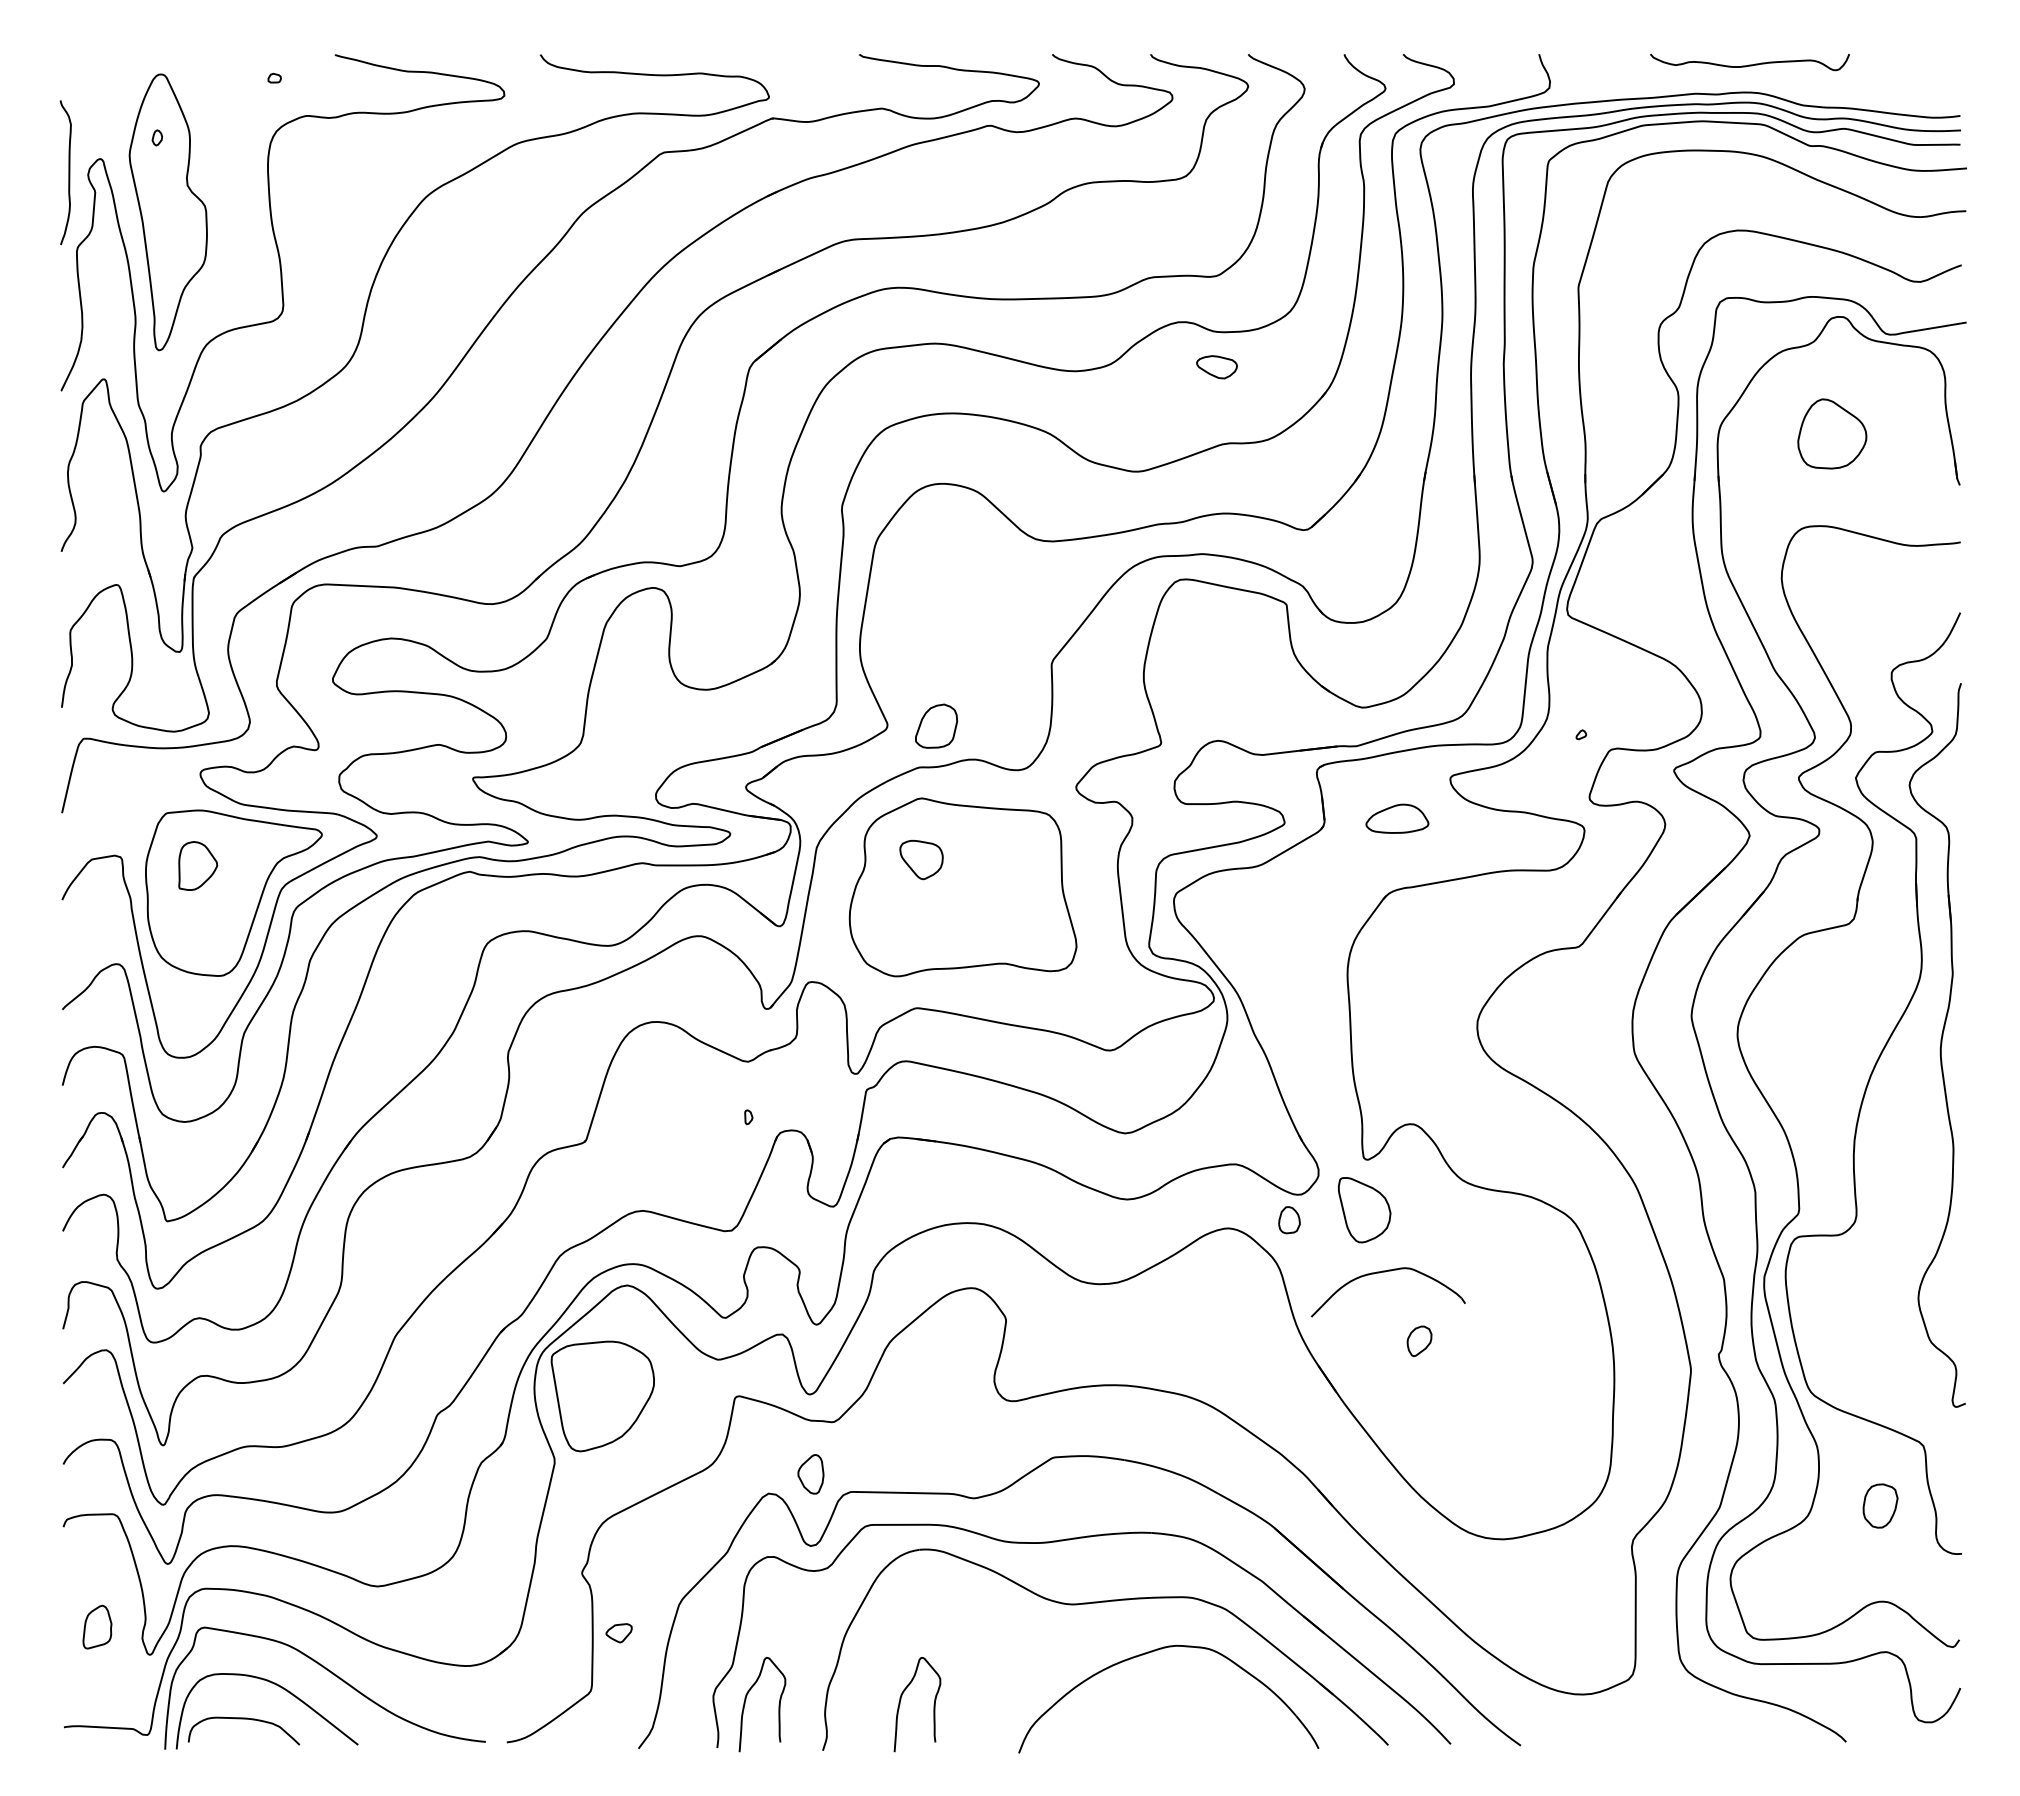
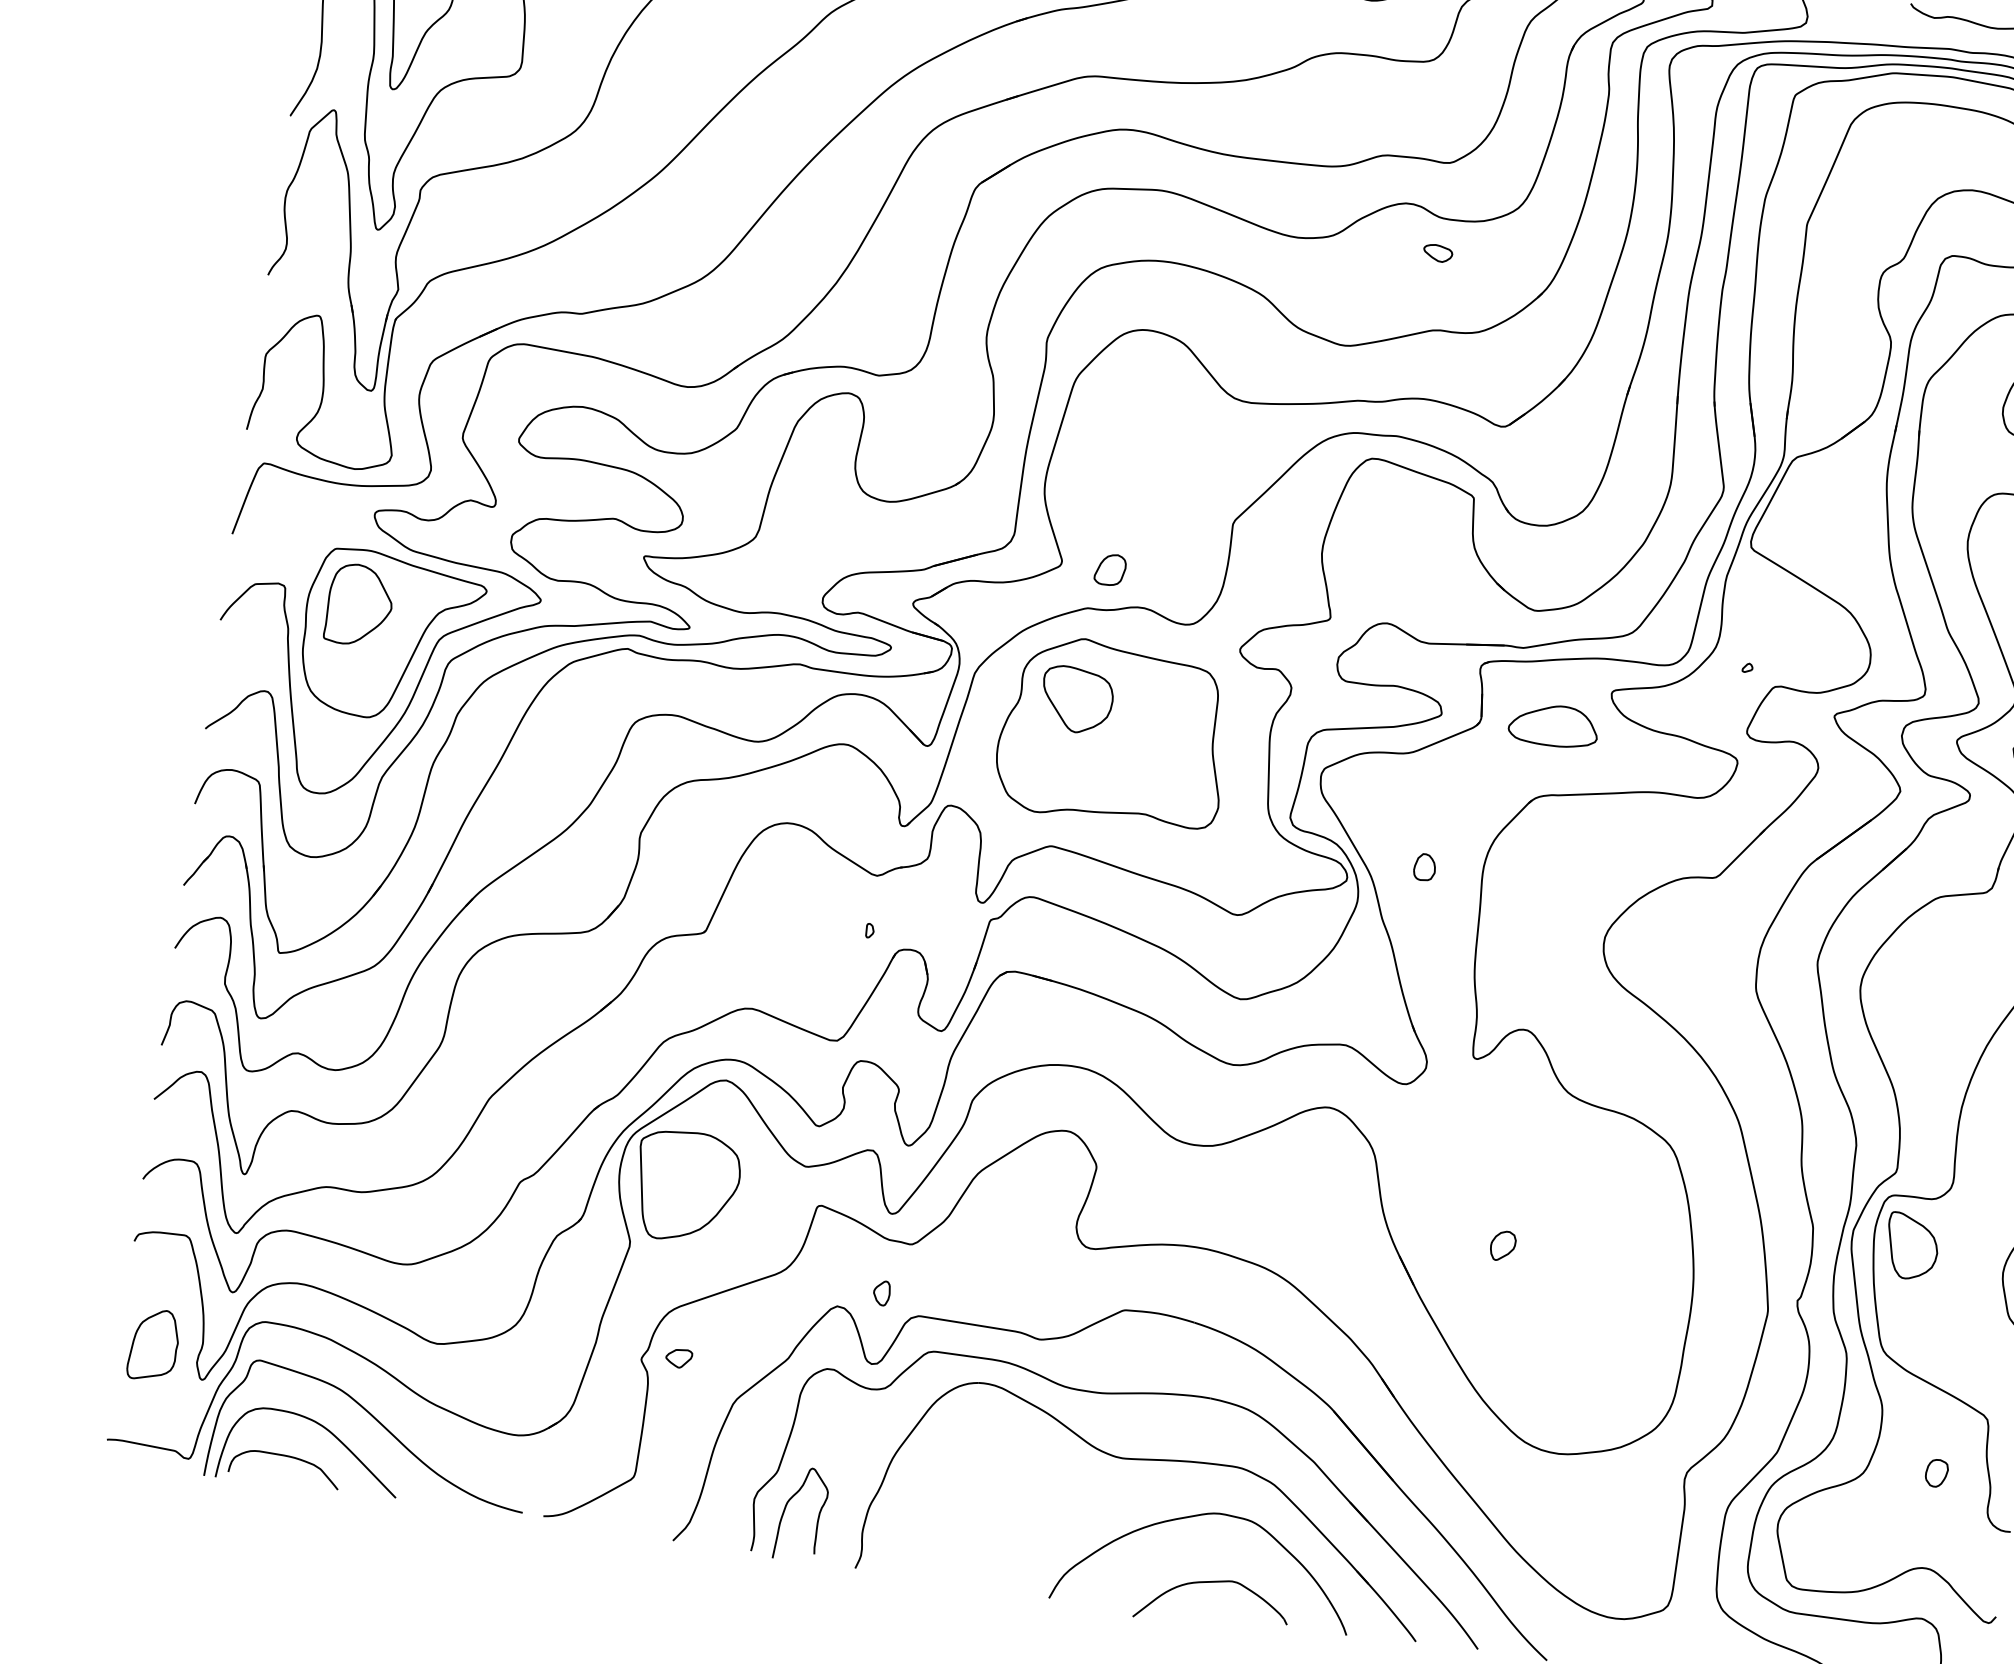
part: (1216, 367) -> (1437, 253), size x0.71
part: (936, 726) -> (1110, 570), size x0.71
part: (1397, 818) -> (1553, 725), size x1.43
part: (921, 859) -> (1076, 699), size x1.67
part: (197, 865) -> (359, 604), size x1.67
part: (1364, 1210) -> (1911, 1247), moved
part: (1289, 1220) -> (1424, 867), moved
part: (1385, 1272) -> (1212, 1583), moved
part: (810, 1474) -> (881, 1293), size x0.62
part: (1880, 1505) -> (1936, 1472), size x0.62
part: (97, 1626) -> (154, 1344), size x1.67
part: (618, 1633) -> (678, 1358), moved
curve: (933, 1704) -> (971, 1538), removed

